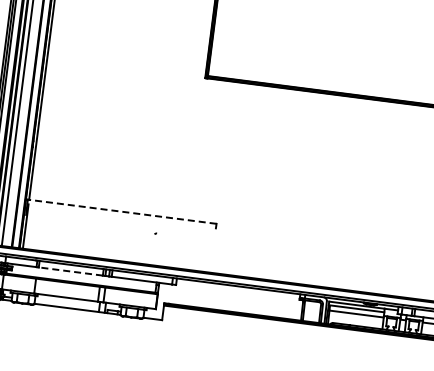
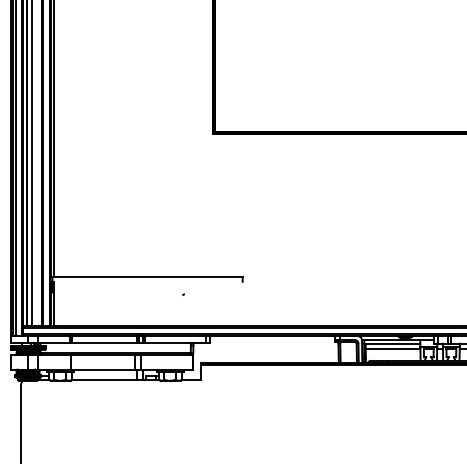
line: (122, 212) -> (147, 277), dashed -> solid
line: (70, 271) -> (103, 343), dashed -> solid

